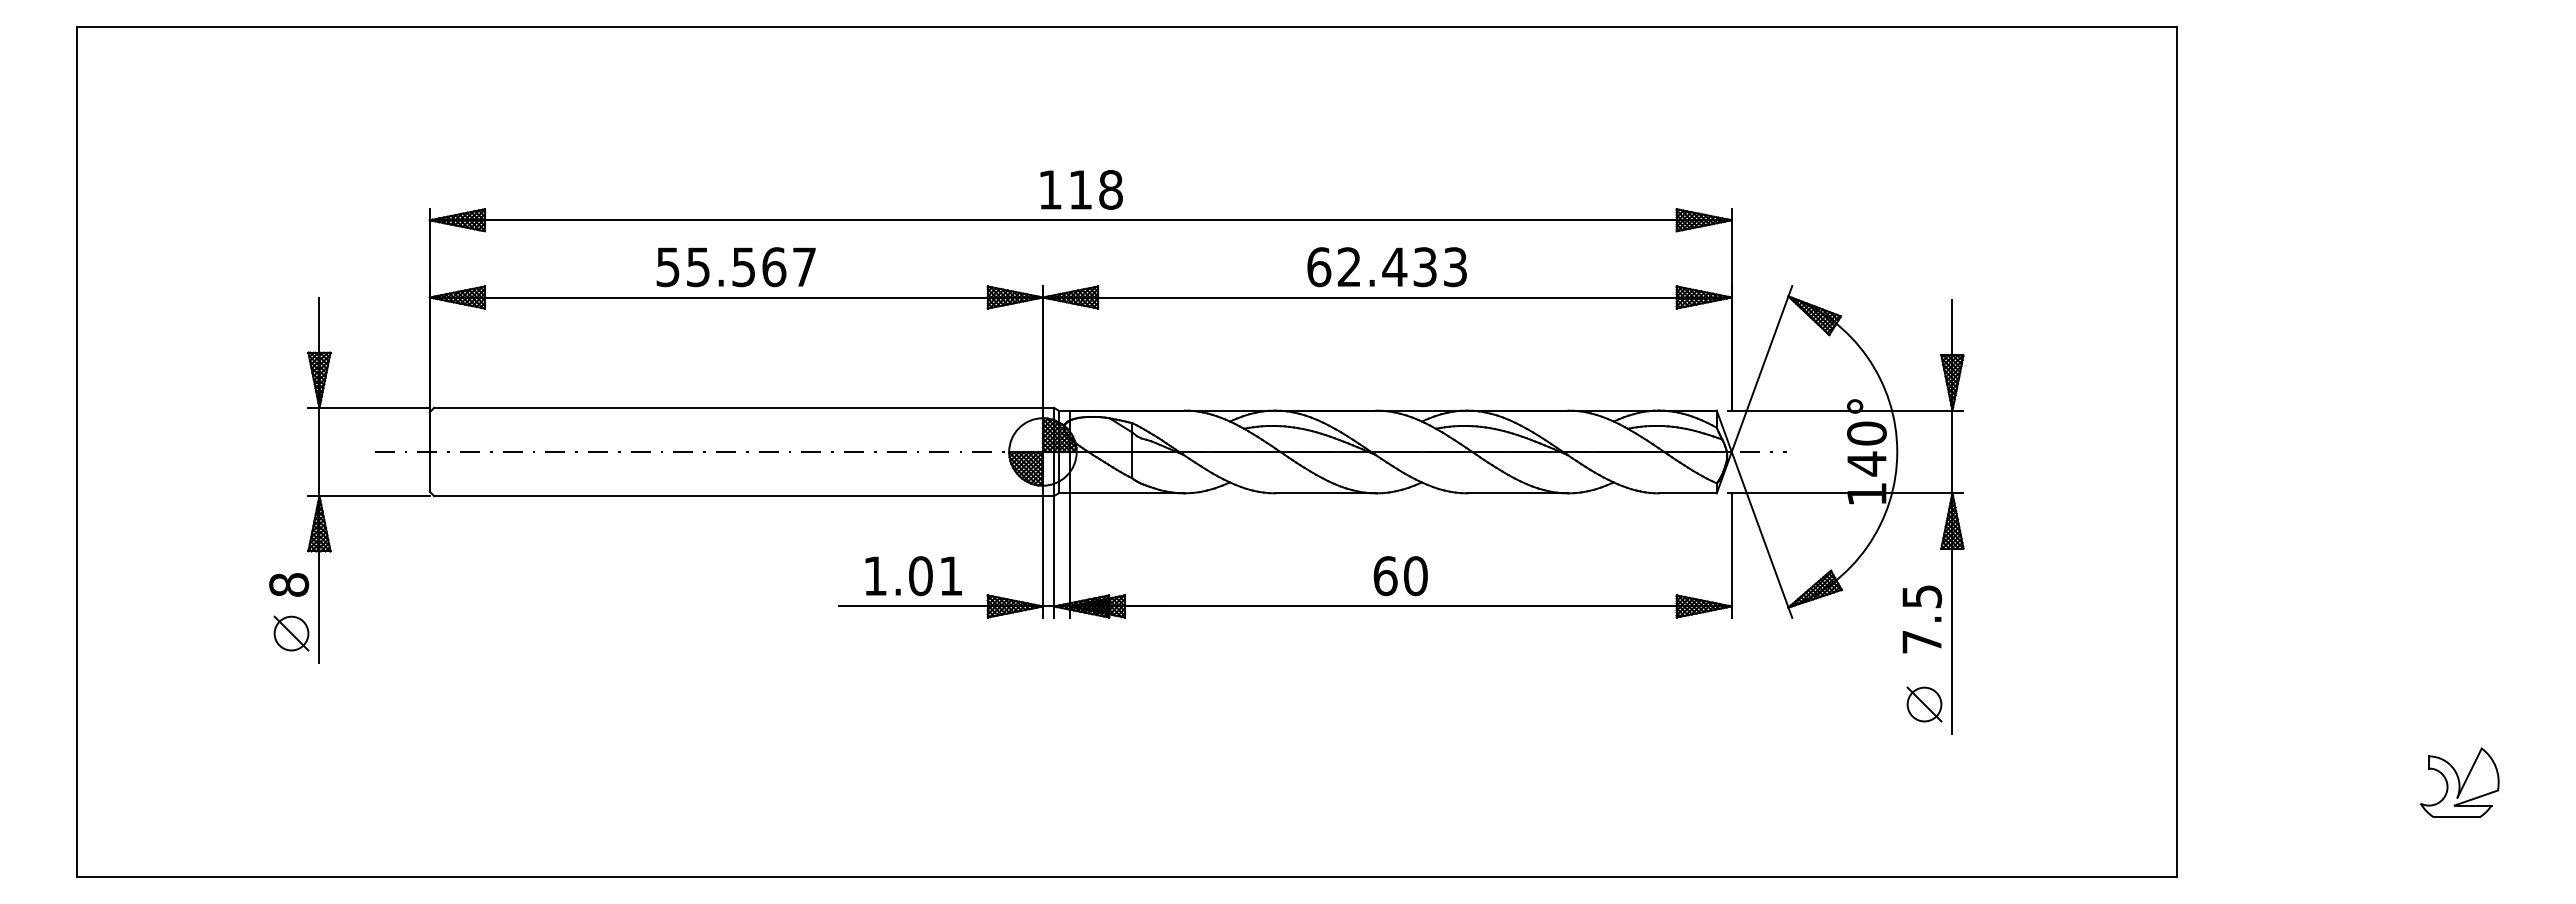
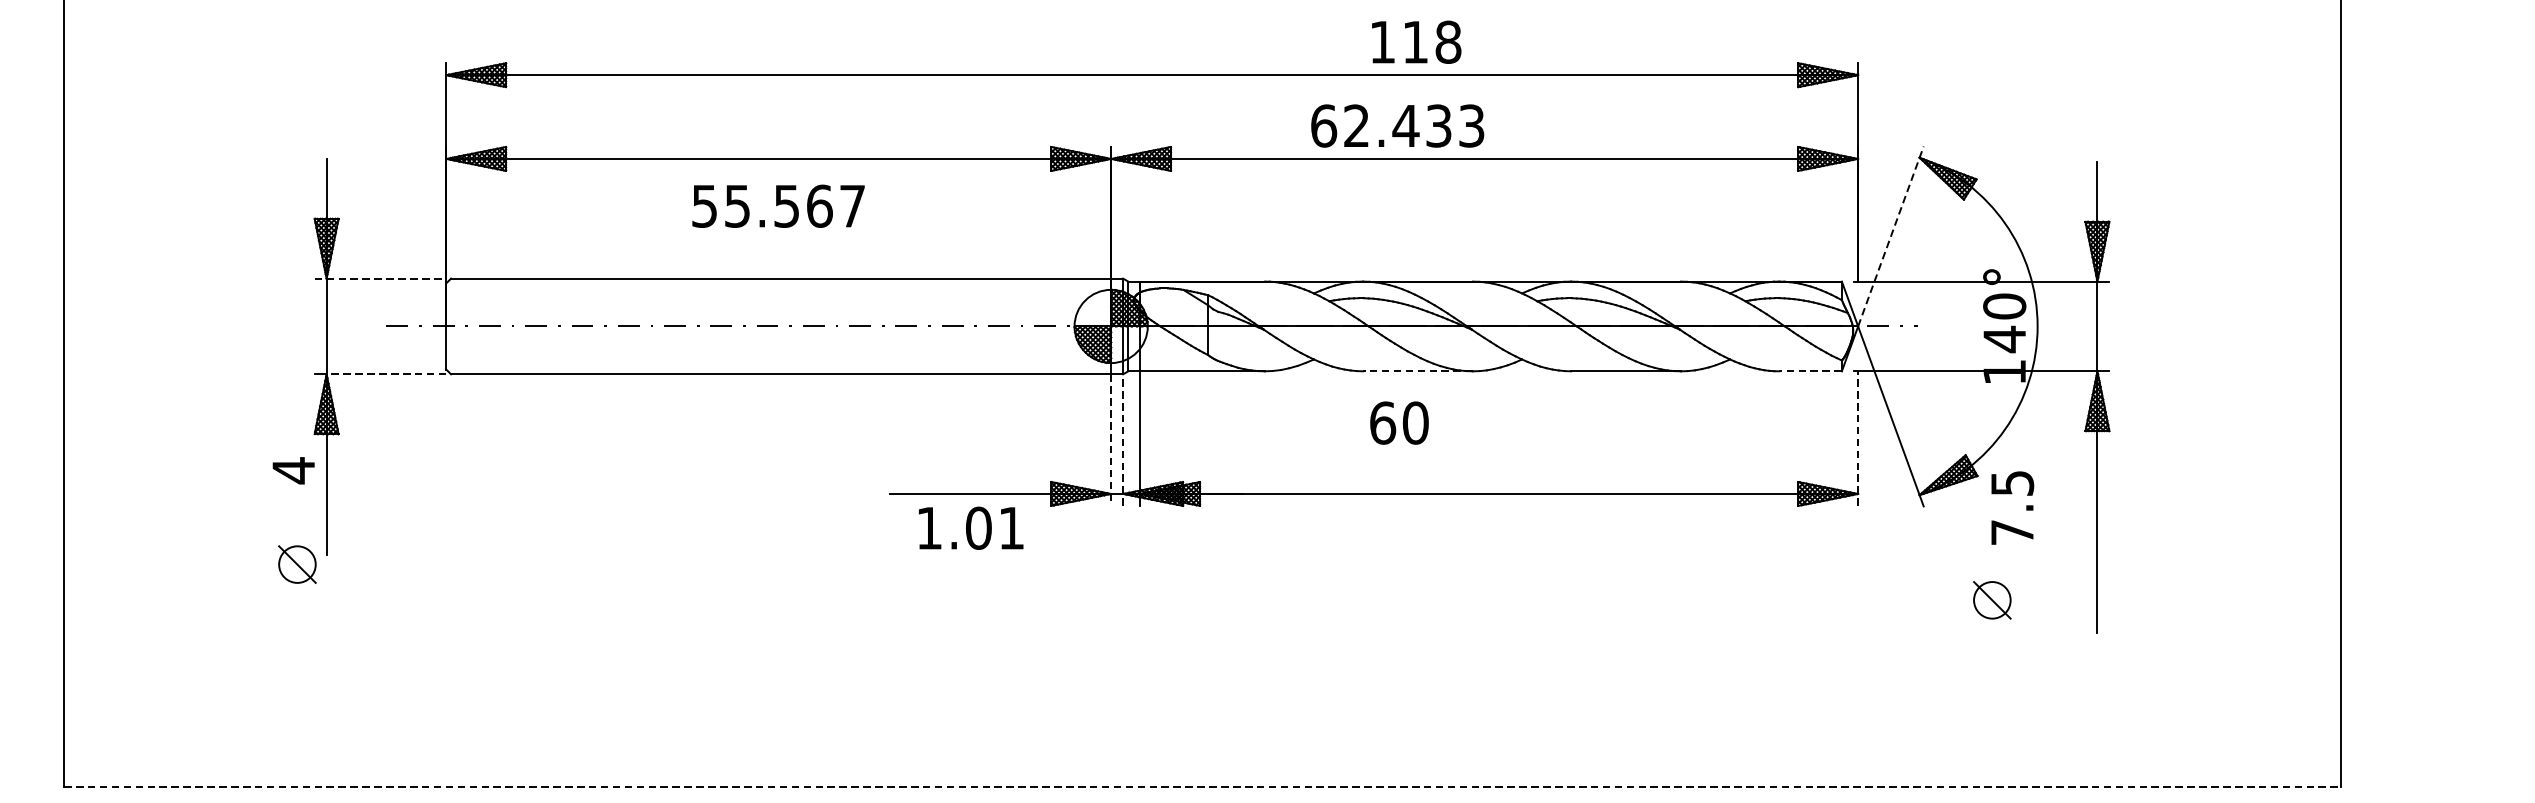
text: (1081, 189) -> (1416, 41), moved
text: (735, 267) -> (777, 206), moved
text: (1386, 267) -> (1396, 126), moved
line: (1762, 368) -> (1891, 235), solid -> dashed
line: (369, 407) -> (380, 278), solid -> dashed
line: (1325, 493) -> (1417, 371), solid -> dashed
line: (1687, 493) -> (1810, 371), solid -> dashed
line: (374, 496) -> (386, 374), solid -> dashed
line: (1731, 554) -> (1857, 437), solid -> dashed
line: (1042, 556) -> (1110, 439), solid -> dashed
line: (1054, 556) -> (1123, 439), solid -> dashed
text: (913, 576) -> (970, 528), moved
text: (1400, 576) -> (1399, 423), moved
text: (289, 584) -> (294, 470), 8 -> 4
text: (1922, 619) -> (2012, 508), moved
part: (291, 633) -> (297, 564), moved
part: (1924, 704) -> (1992, 600), moved
line: (1127, 876) -> (1202, 786), solid -> dashed

